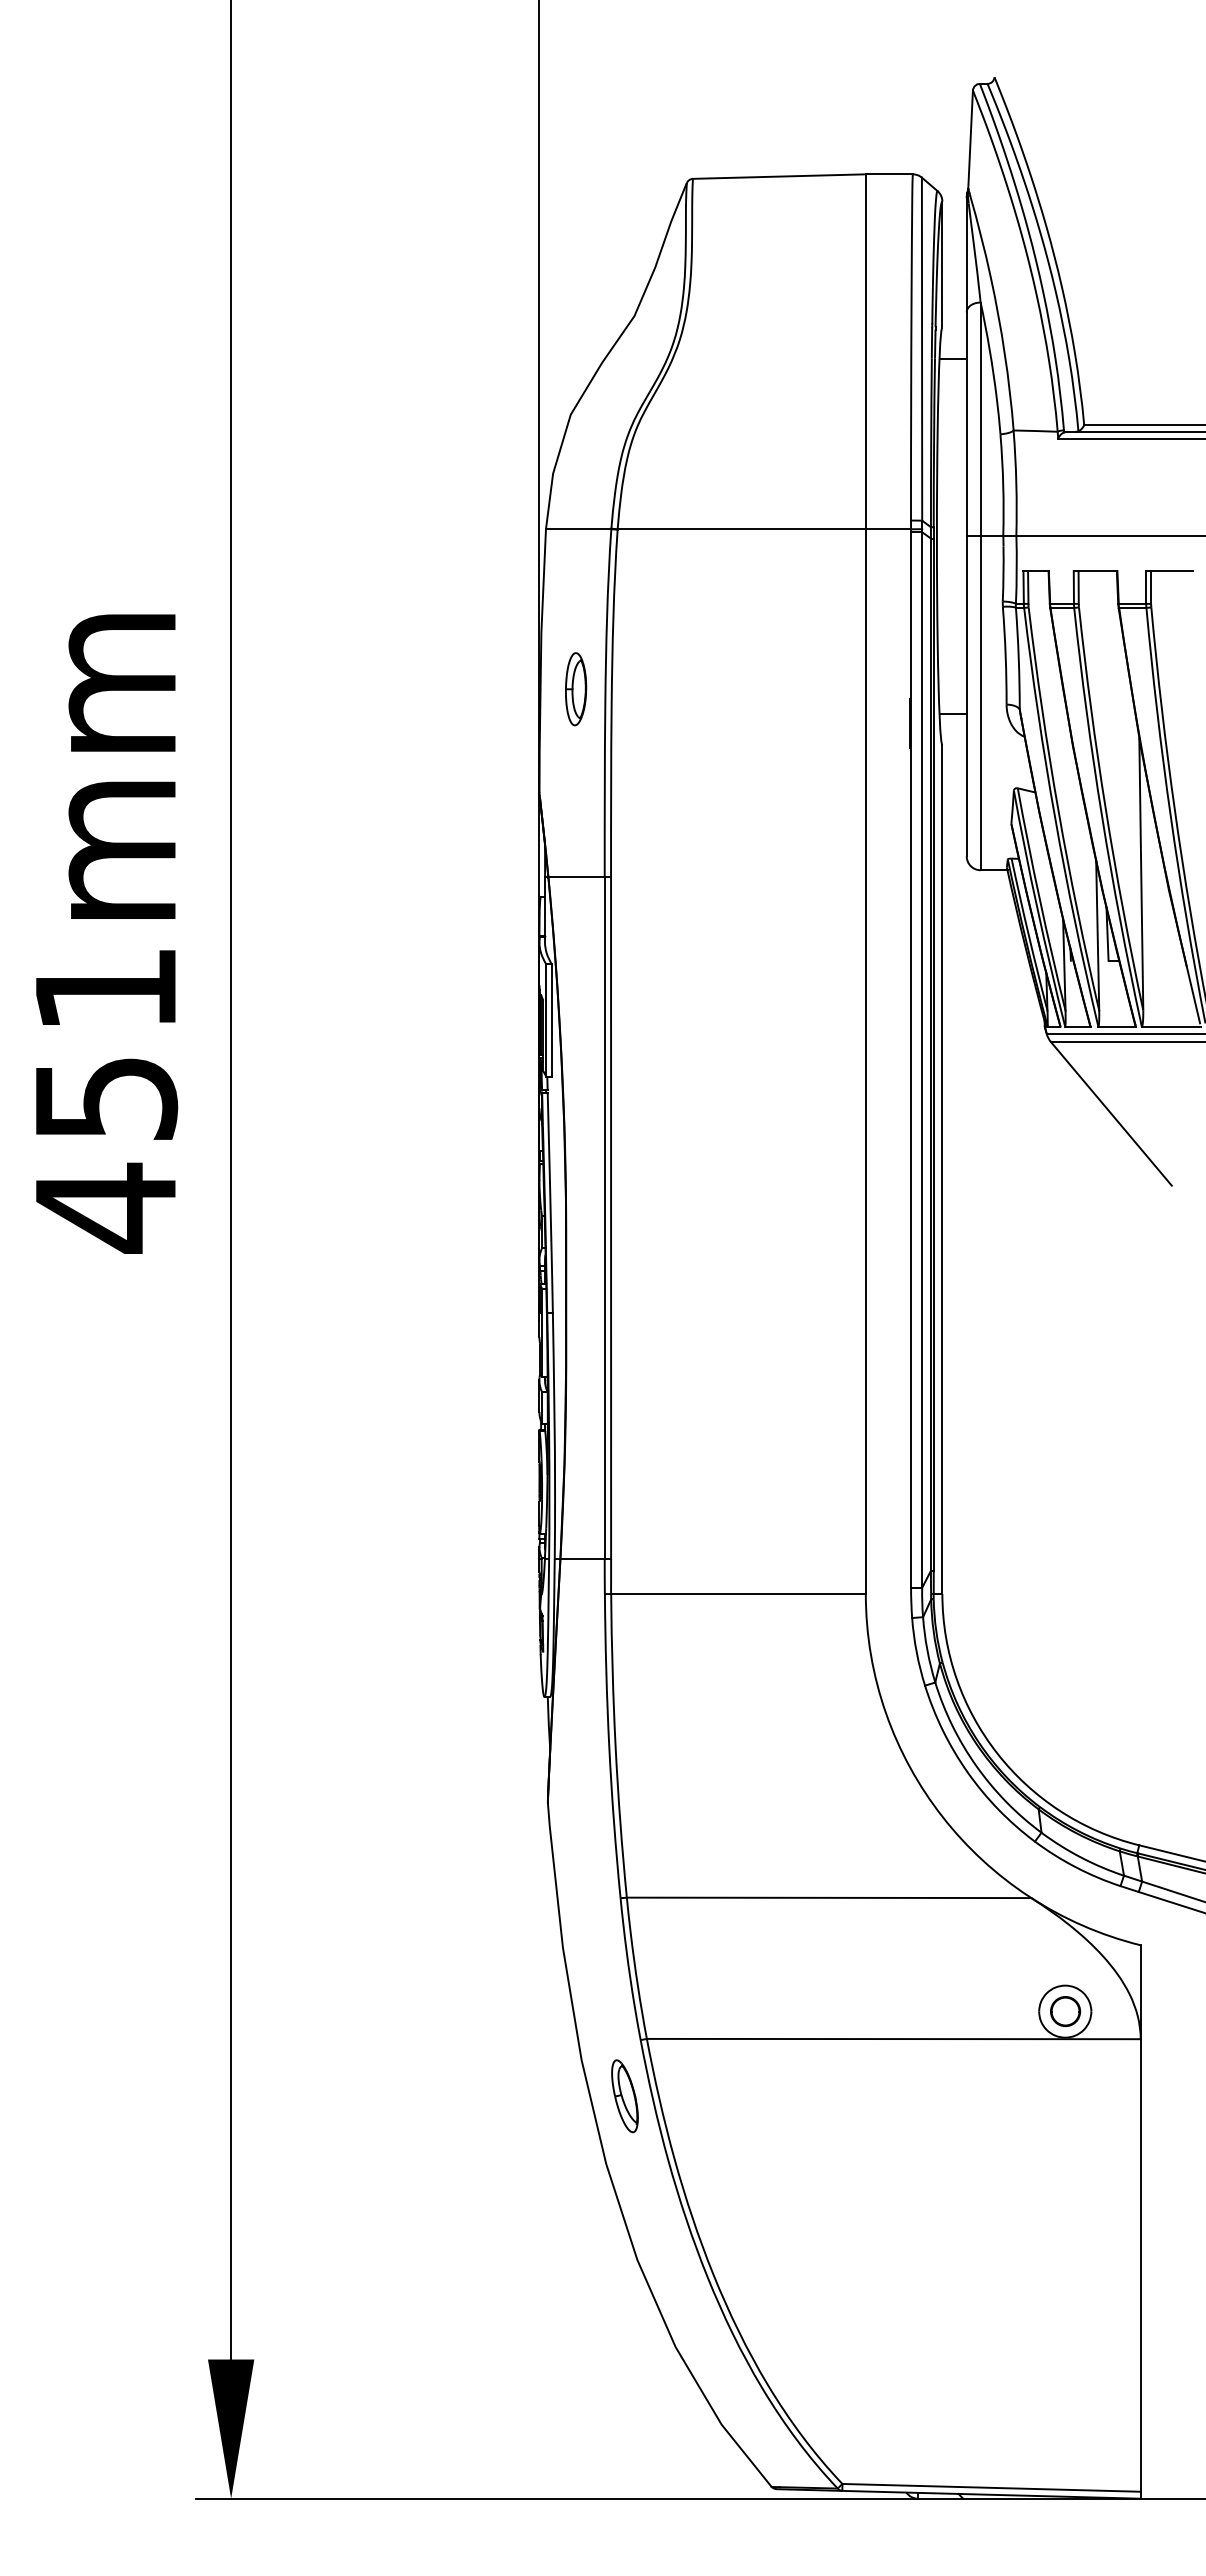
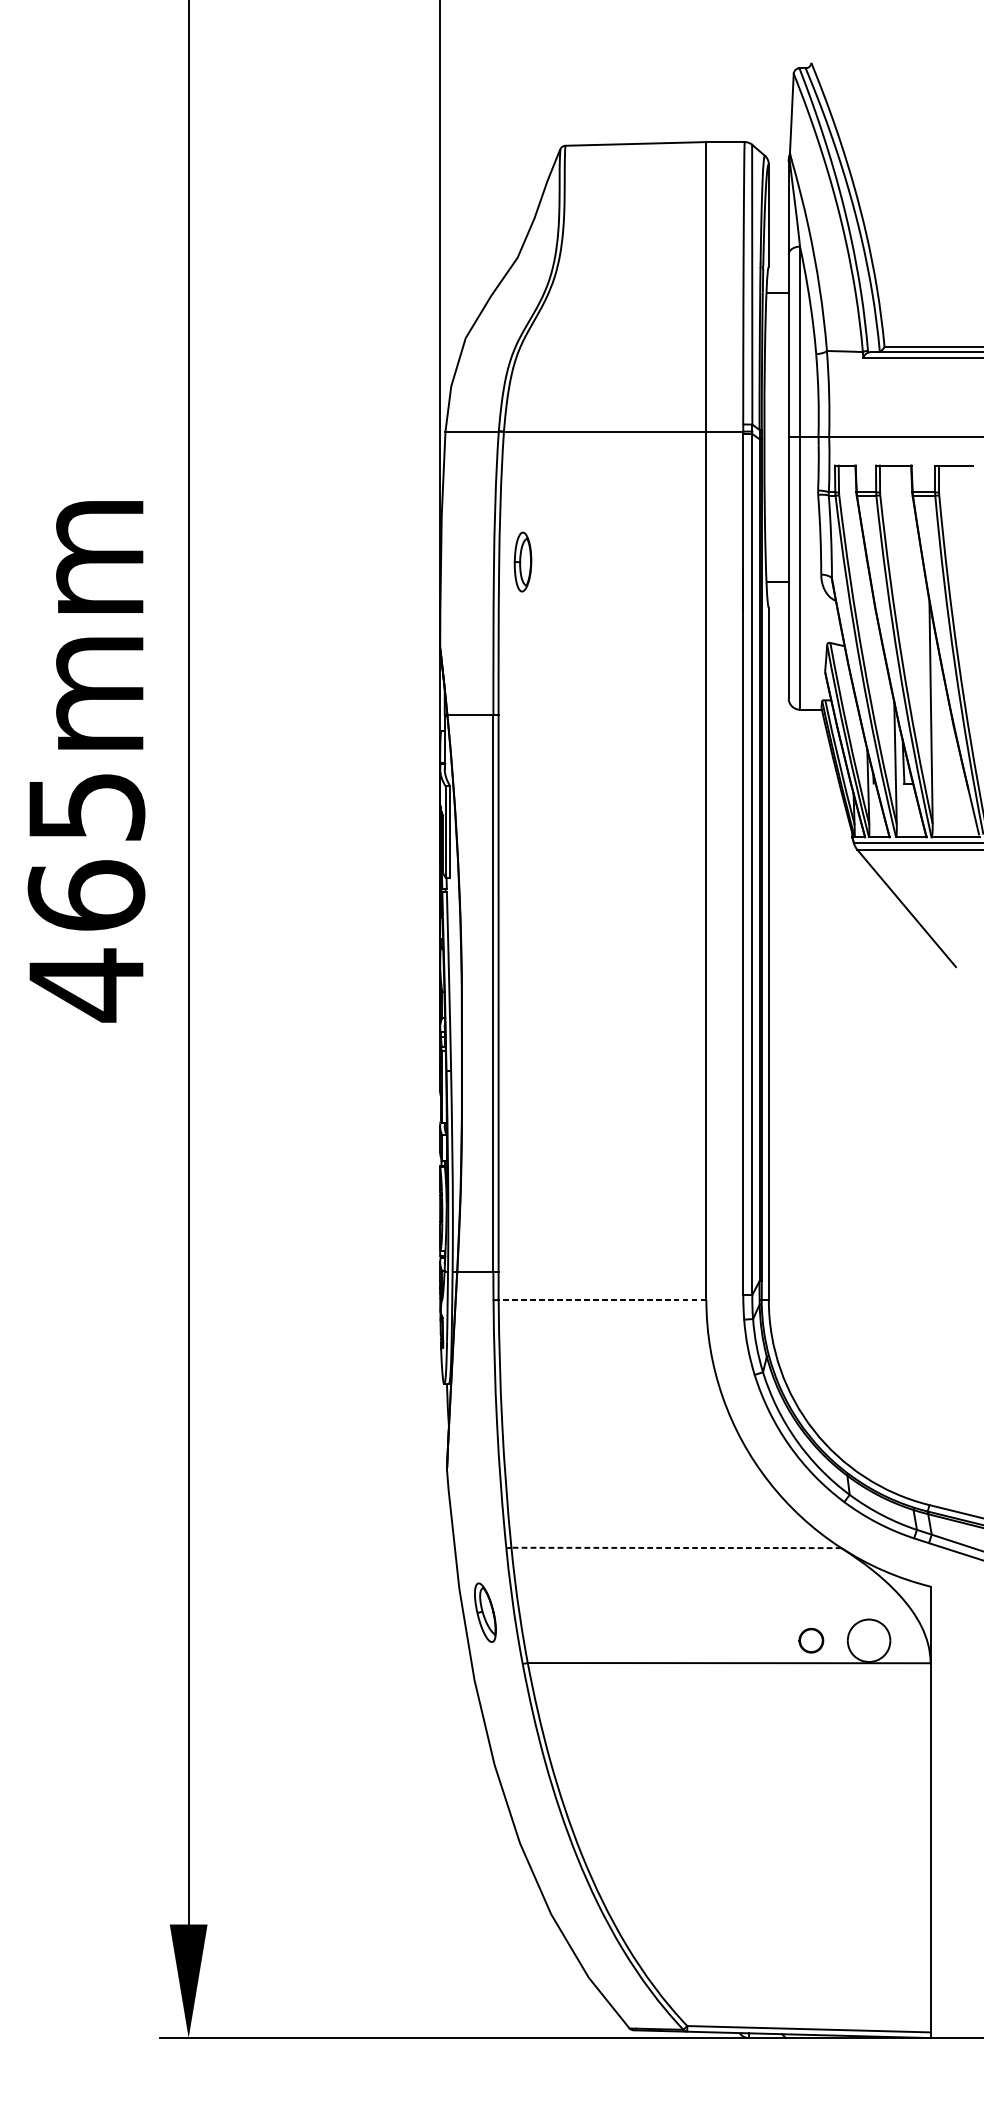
part: (576, 689) -> (523, 562), moved
text: (105, 1044) -> (86, 851), 451mm -> 465mm
line: (737, 1594) -> (601, 1300), solid -> dashed
line: (828, 1897) -> (675, 1547), solid -> dashed
circle: (1065, 2011) -> (811, 1640), moved
part: (624, 2096) -> (485, 1612), moved

